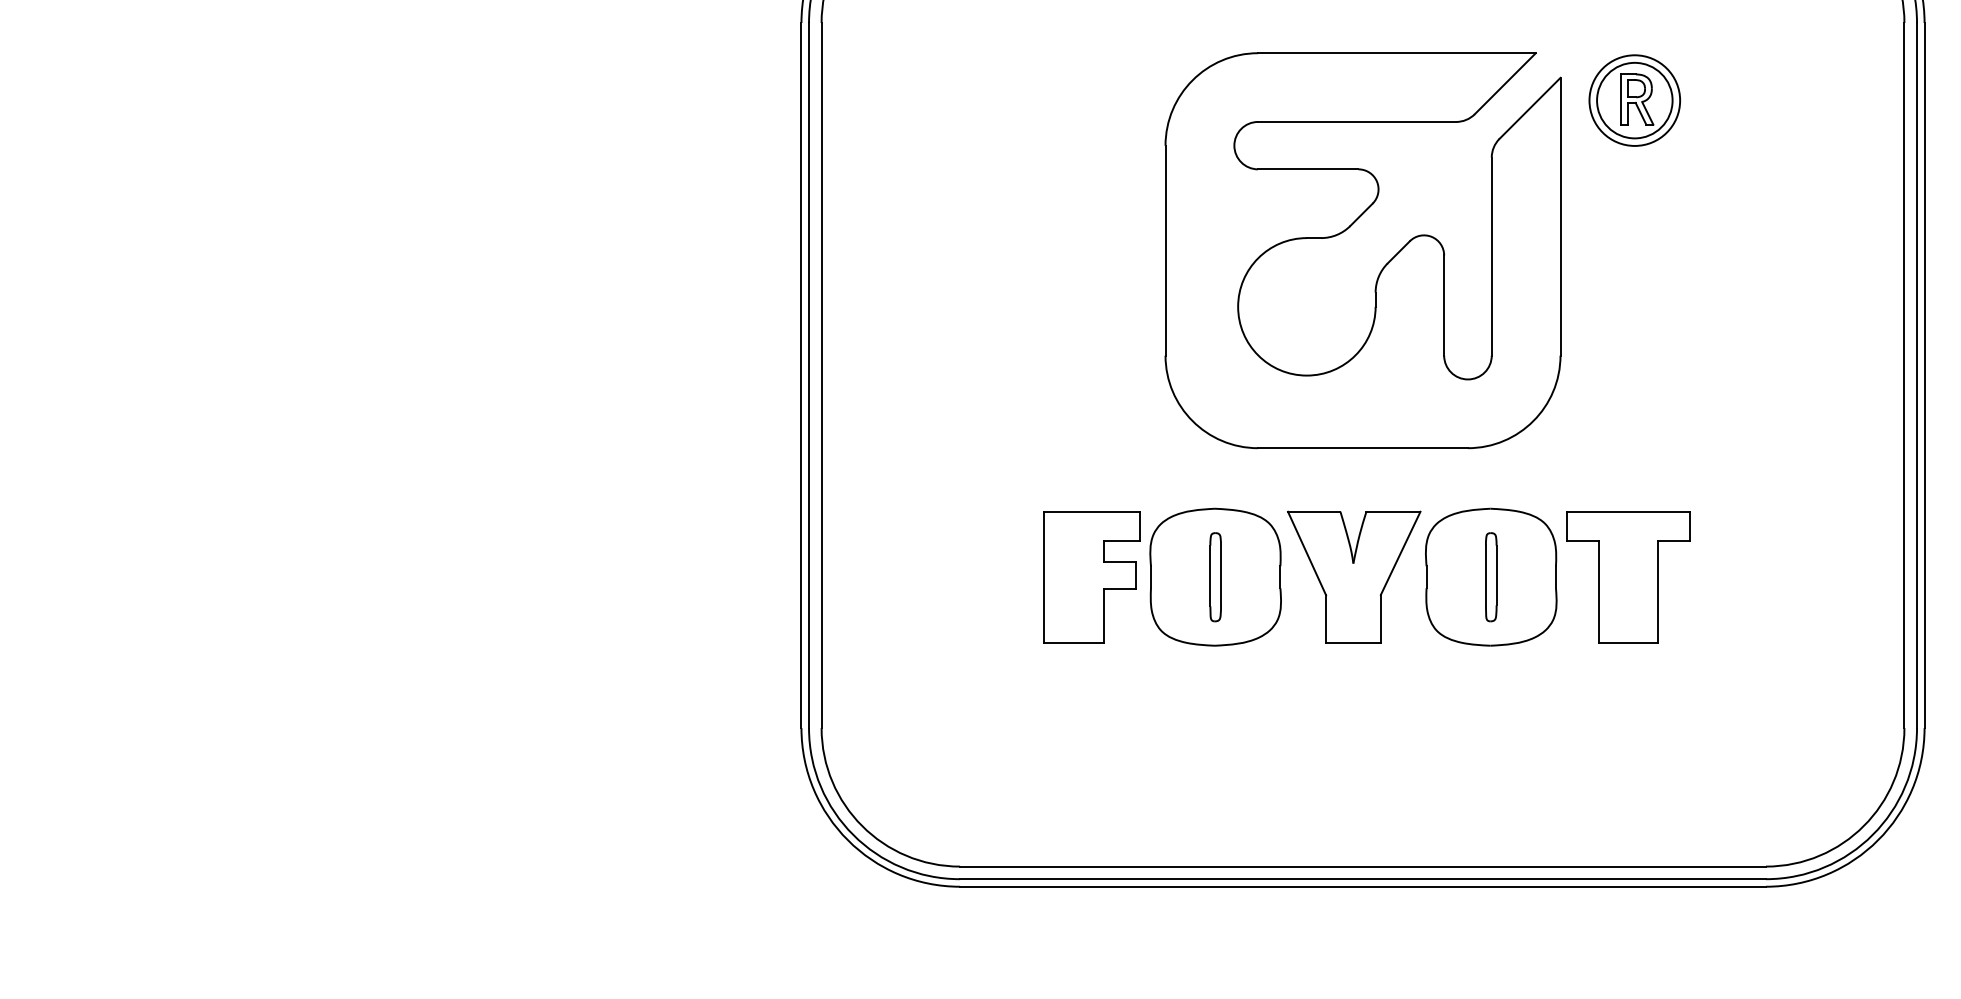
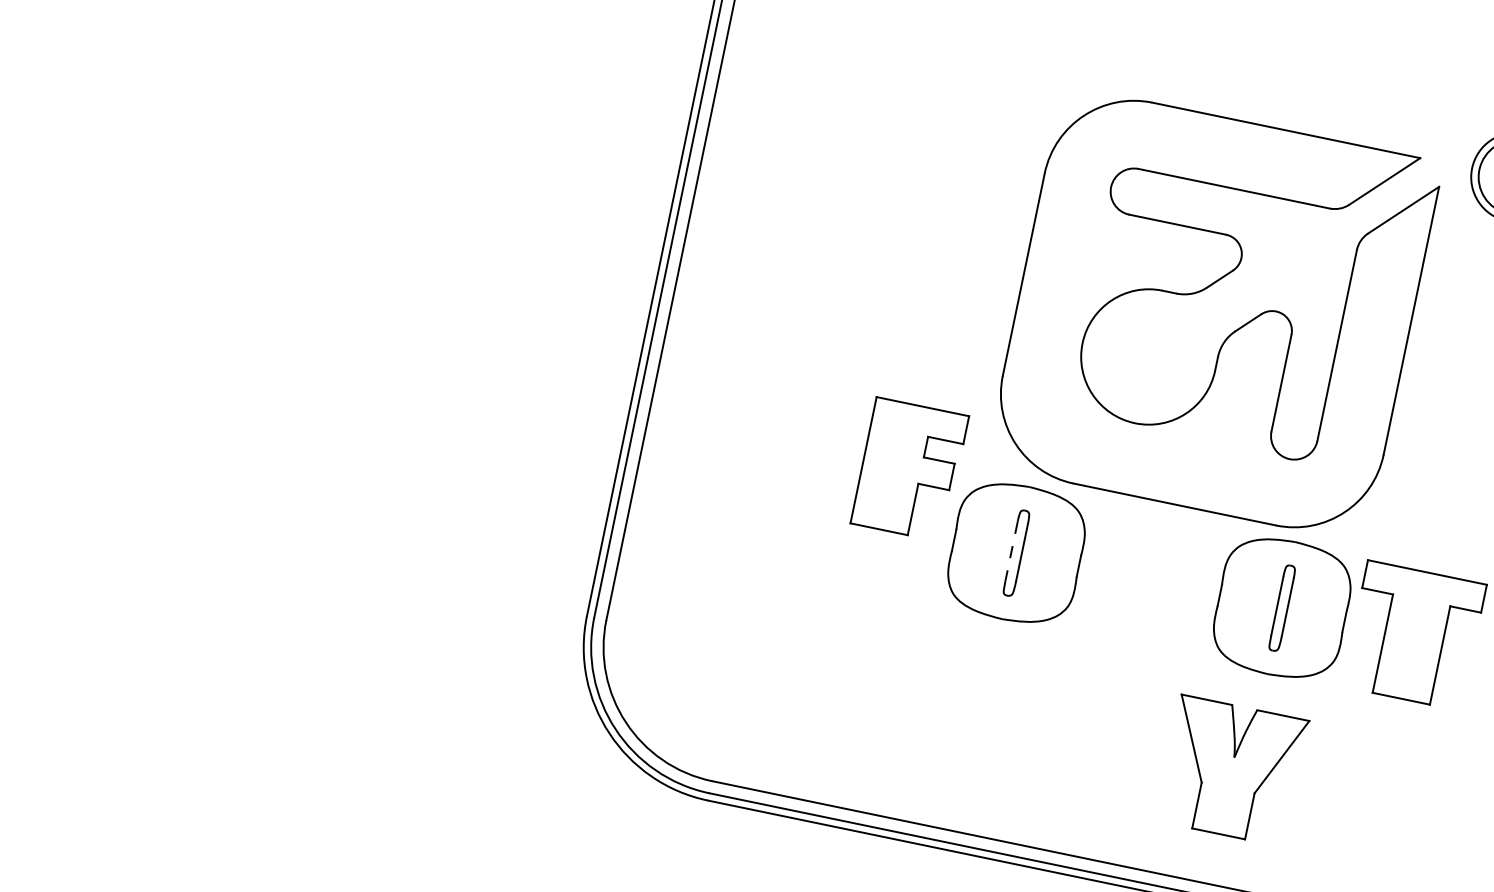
part: (1345, 231) -> (1201, 292), moved
line: (1210, 576) -> (1011, 551), solid -> dashed
part: (1354, 576) -> (1232, 770), moved
part: (1091, 577) -> (908, 469), moved

